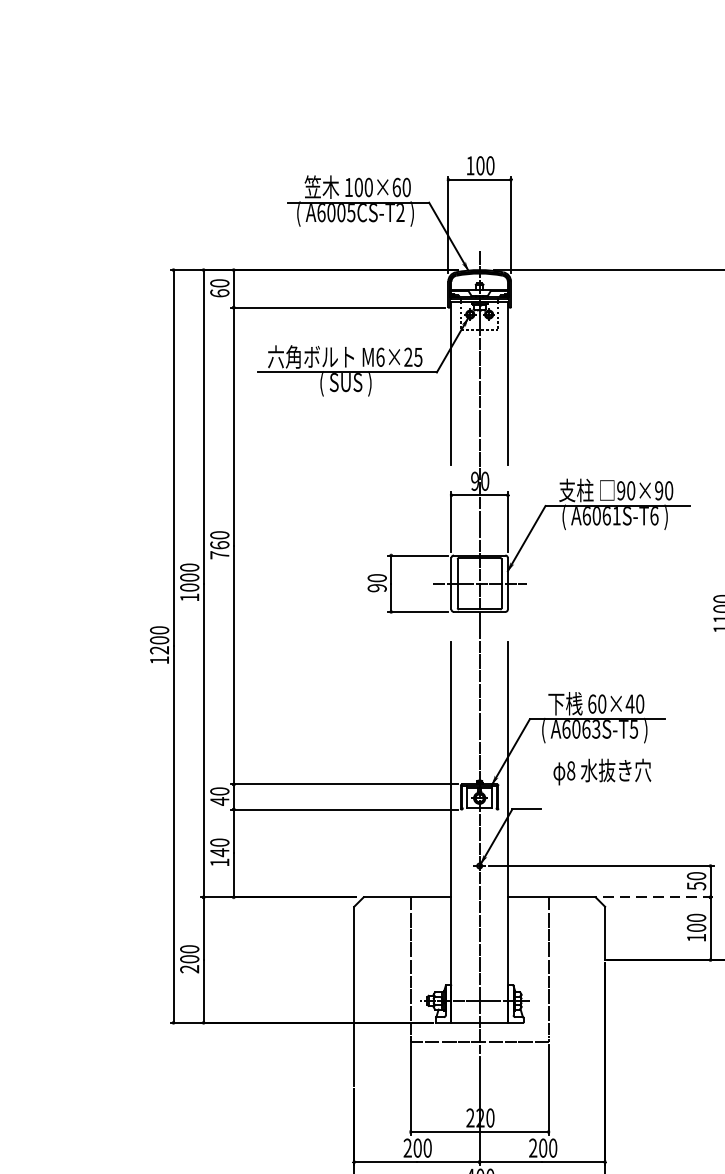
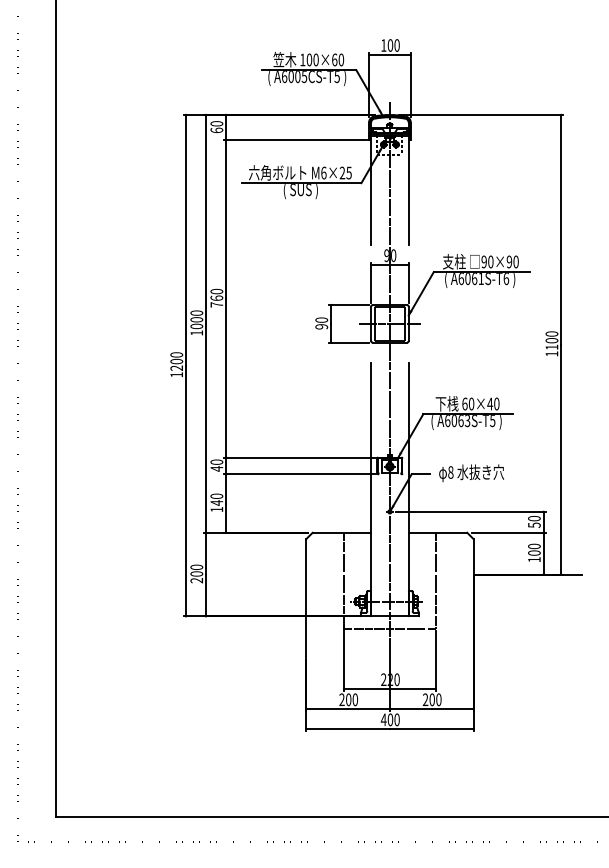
text: (399, 213) -> (336, 77), A6005CS-T2 -> A6005CS-T5
text: (602, 770) -> (471, 472), moved
line: (659, 896) -> (509, 532), dashed -> solid

